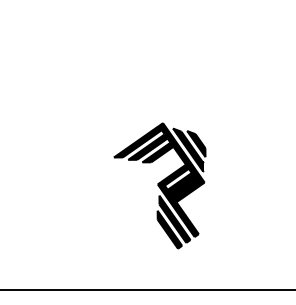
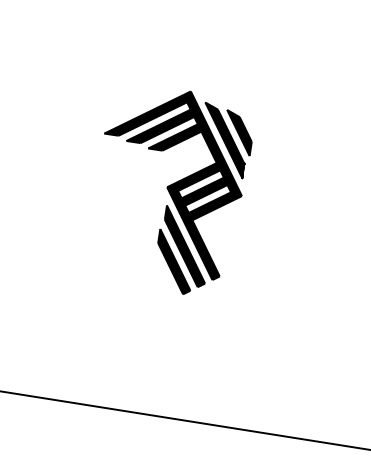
part: (159, 185) -> (169, 189), moved

